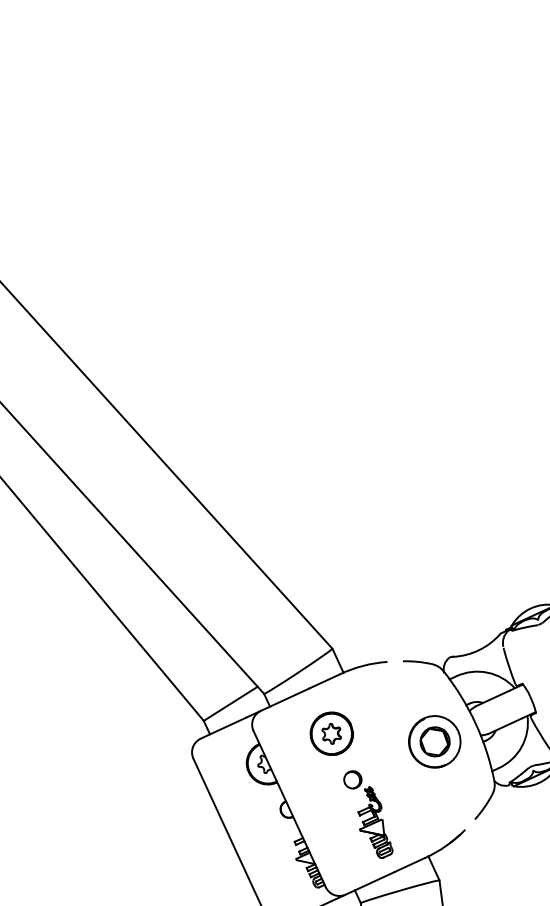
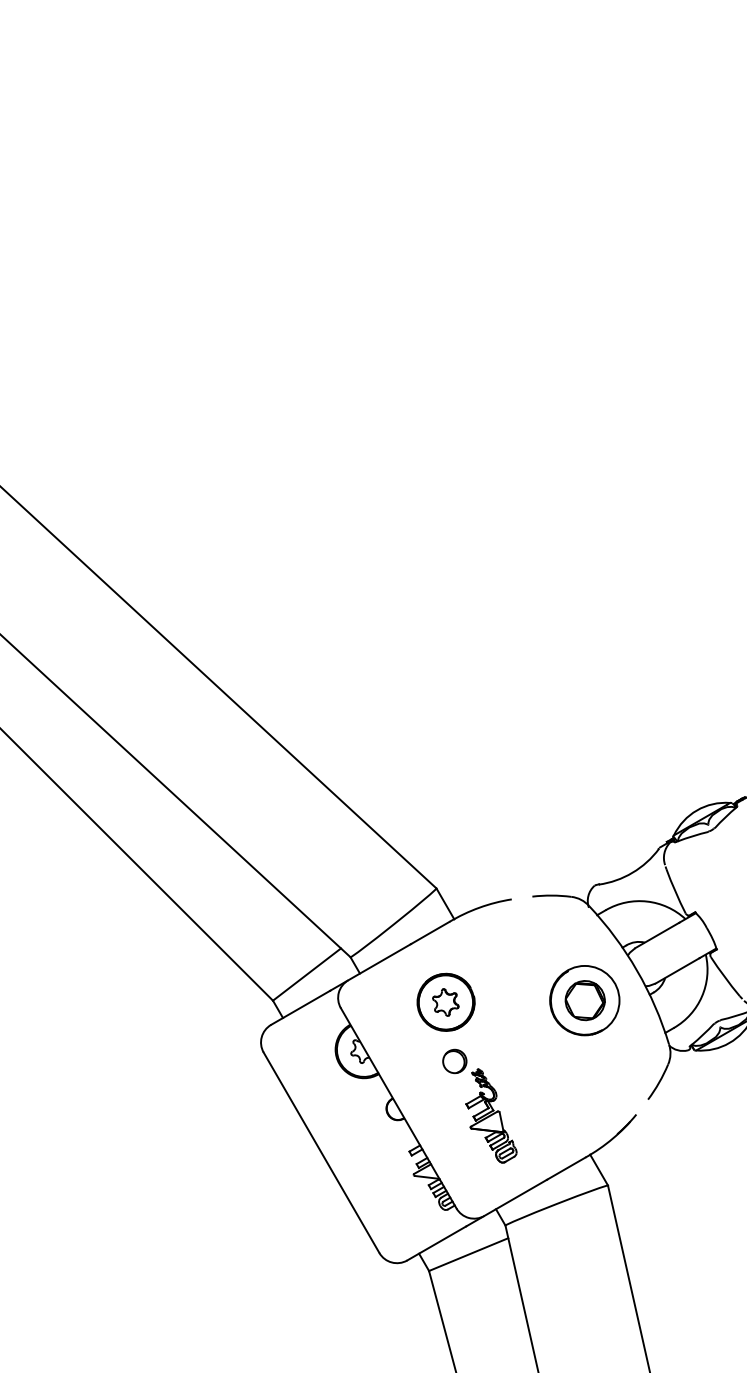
part: (368, 814) -> (479, 1105), moved

